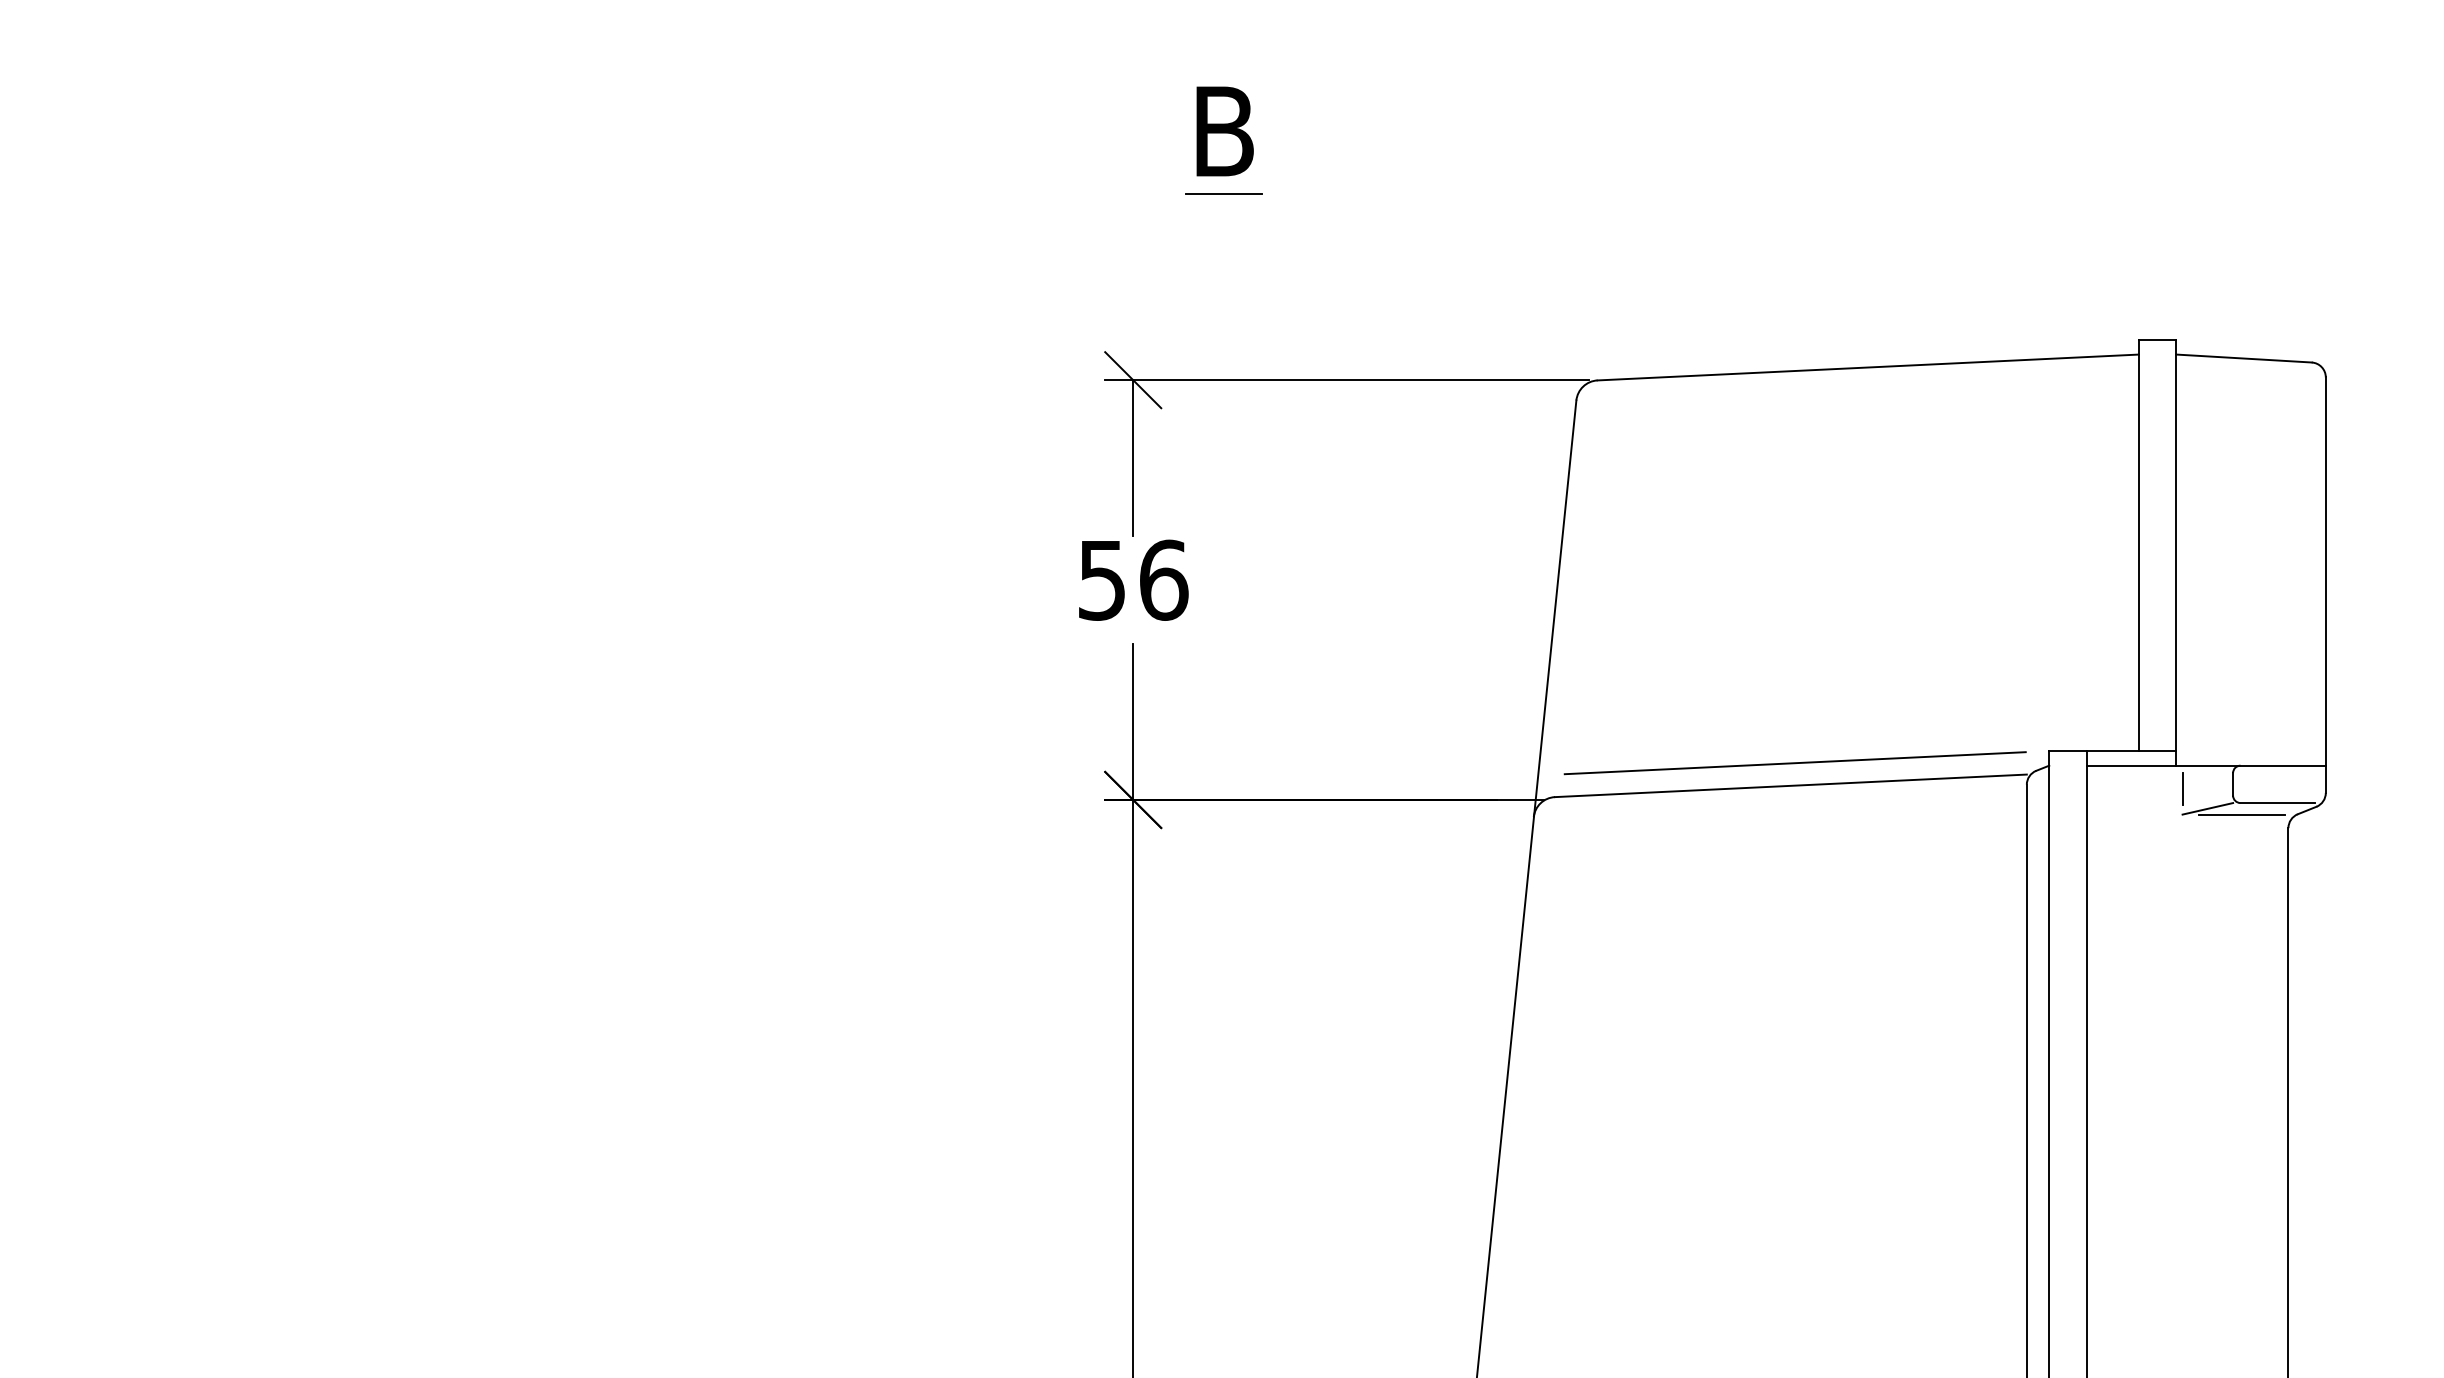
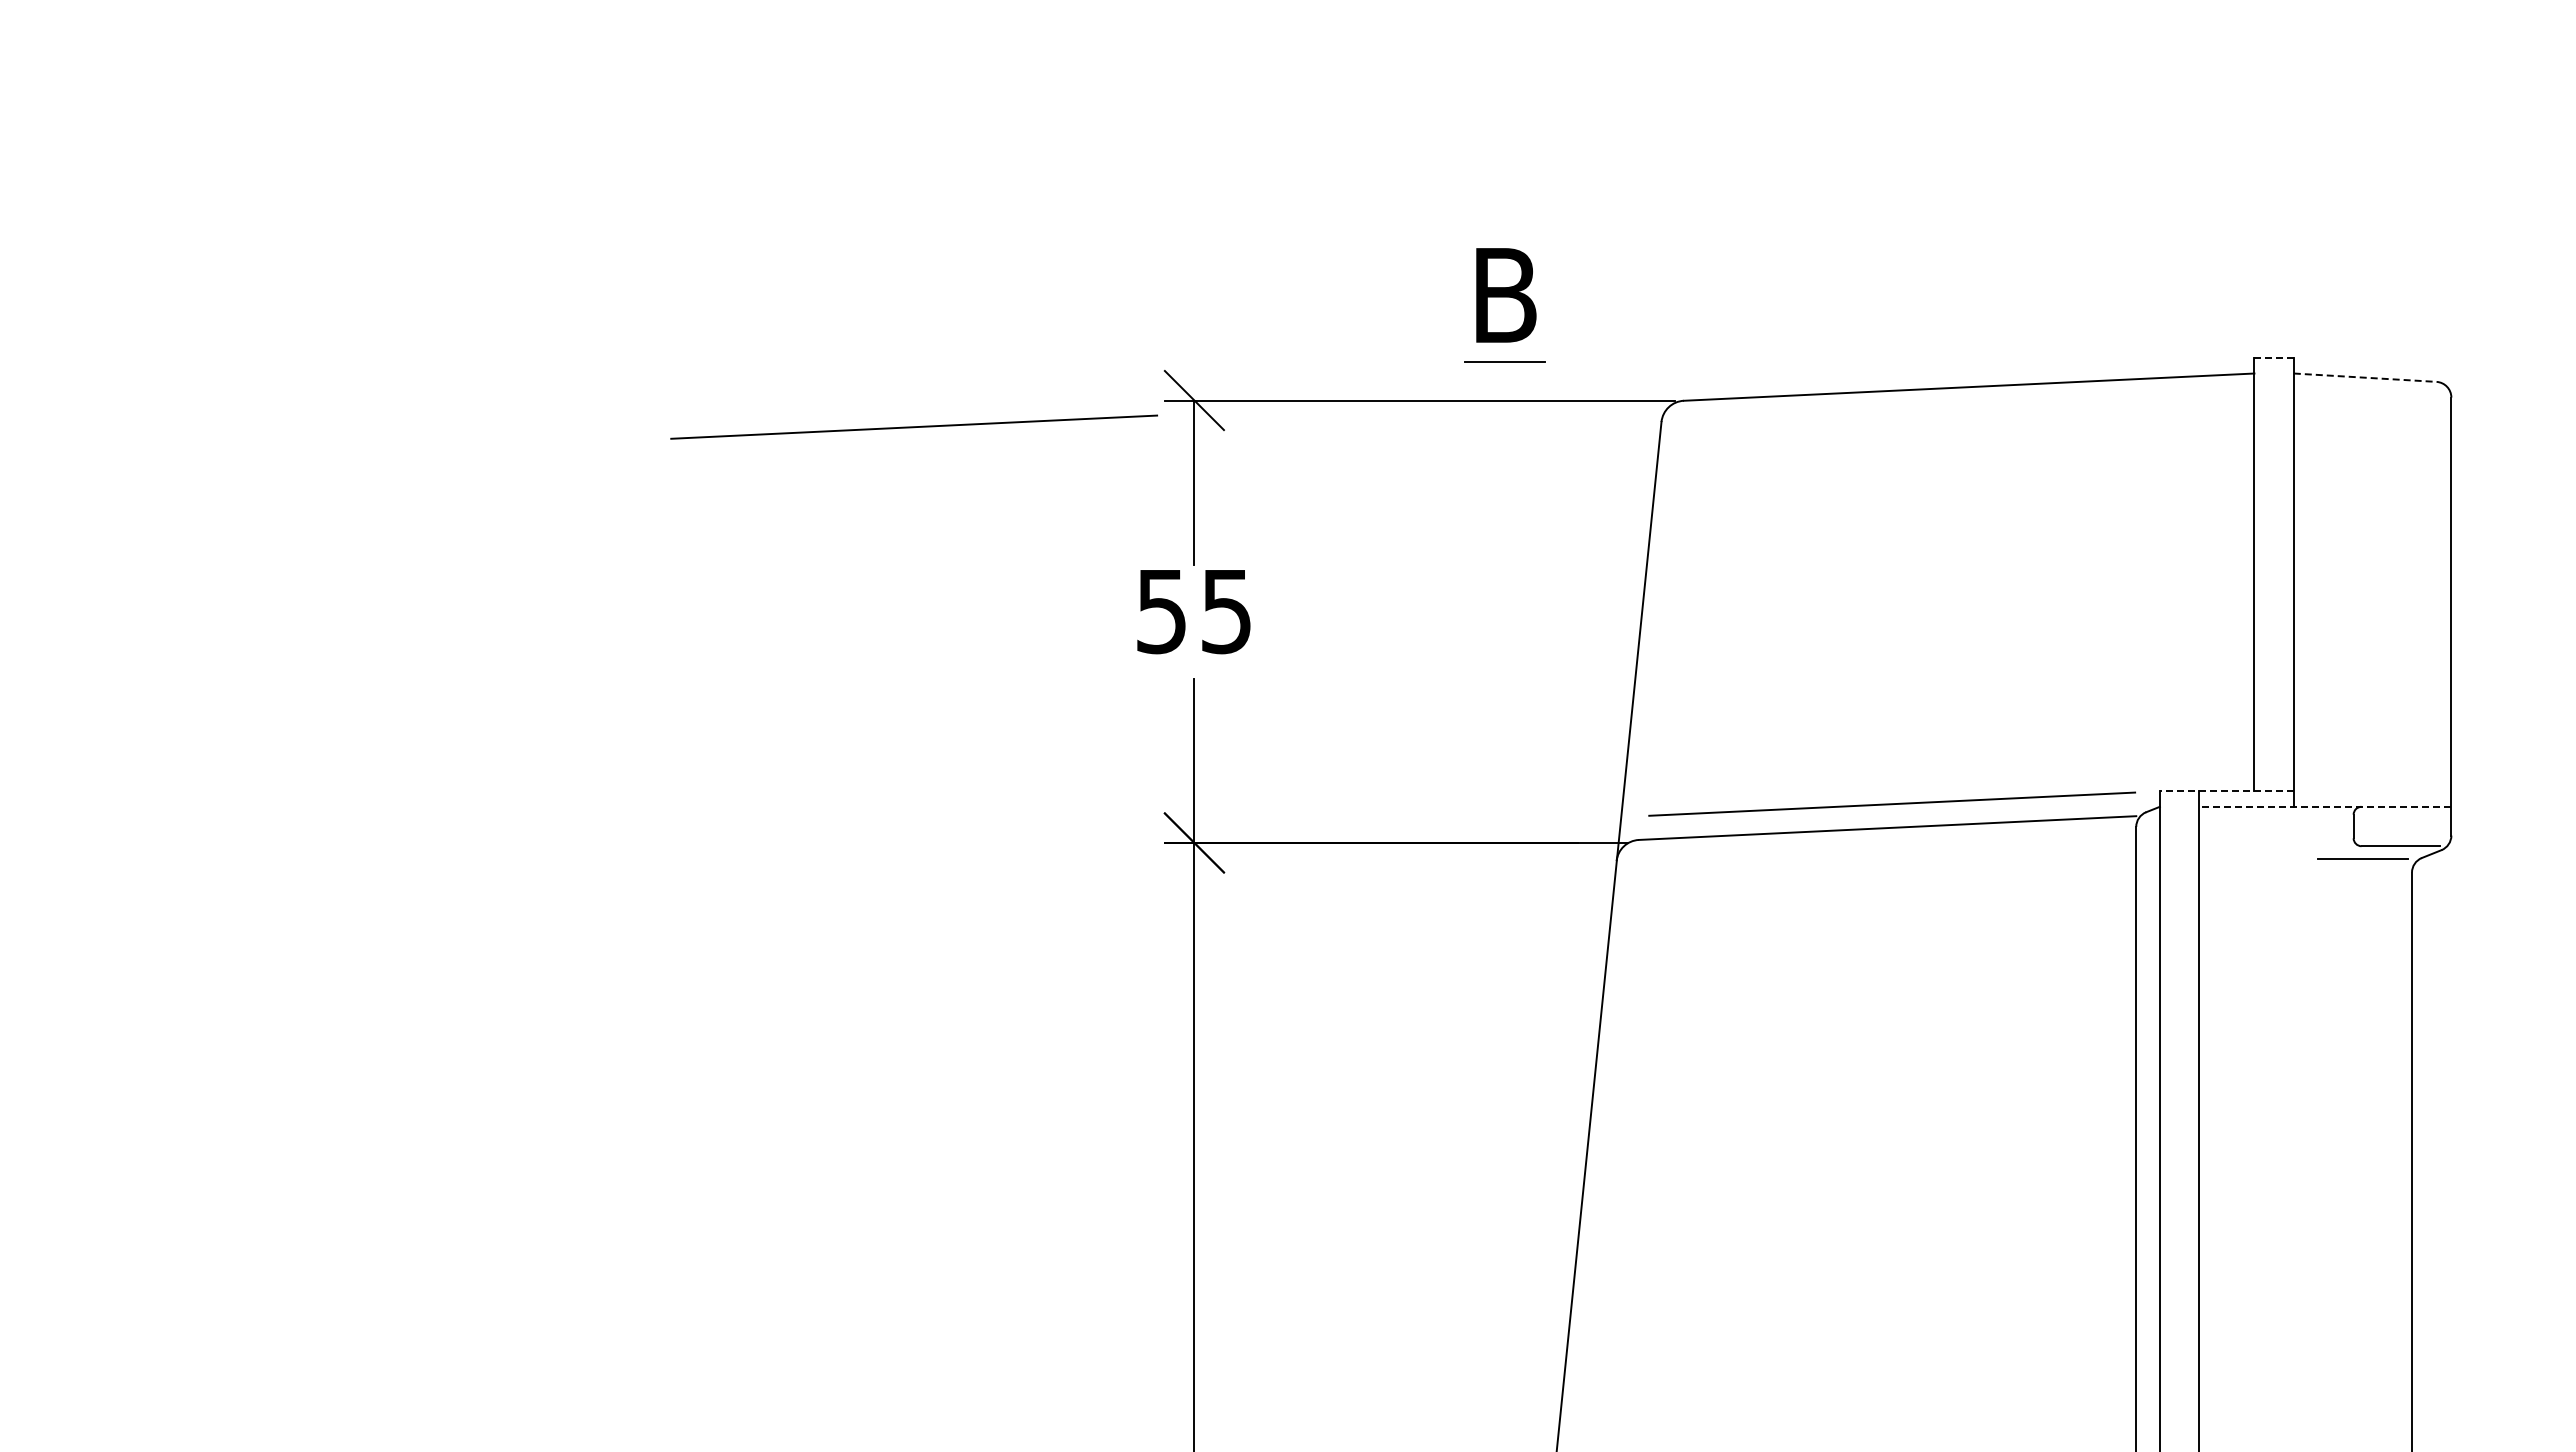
part: (1223, 141) -> (1504, 305), moved
line: (2157, 339) -> (2274, 357), solid -> dashed
line: (2244, 358) -> (2365, 377), solid -> dashed
line: (866, 404) -> (913, 426), added
text: (1163, 580) -> (1226, 611), 56 -> 55
line: (2112, 751) -> (2226, 791), solid -> dashed
line: (2205, 765) -> (2324, 806), solid -> dashed
line: (2182, 788) -> (2300, 830), removed
line: (2207, 809) -> (2326, 852), removed

